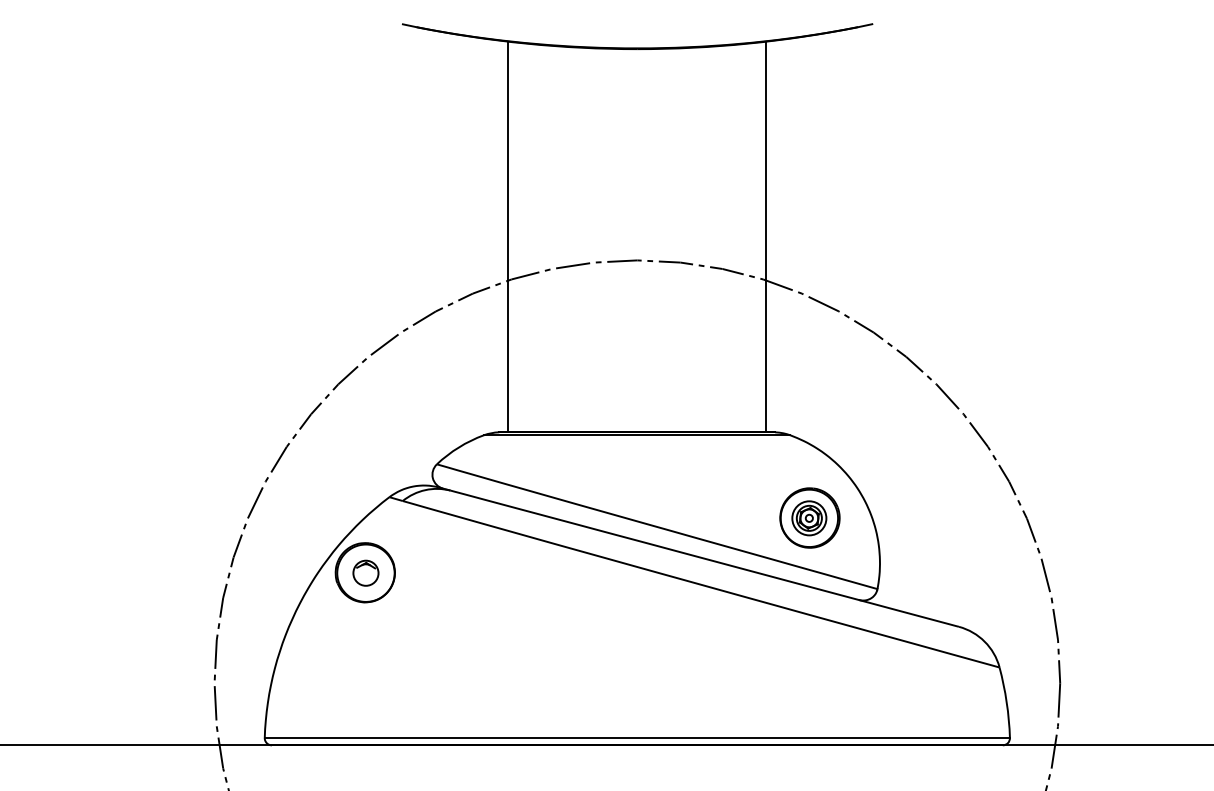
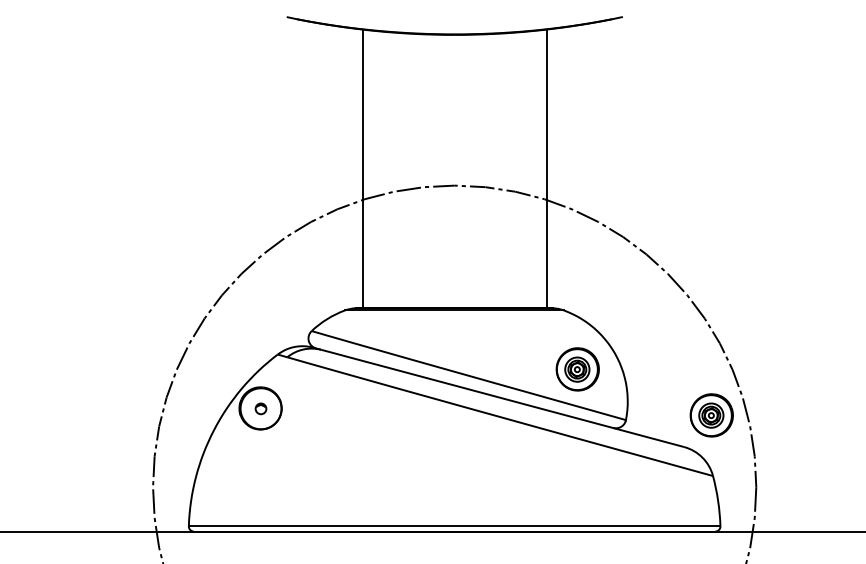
part: (365, 572) -> (260, 408), size x0.6
part: (997, 582) -> (711, 415), added

